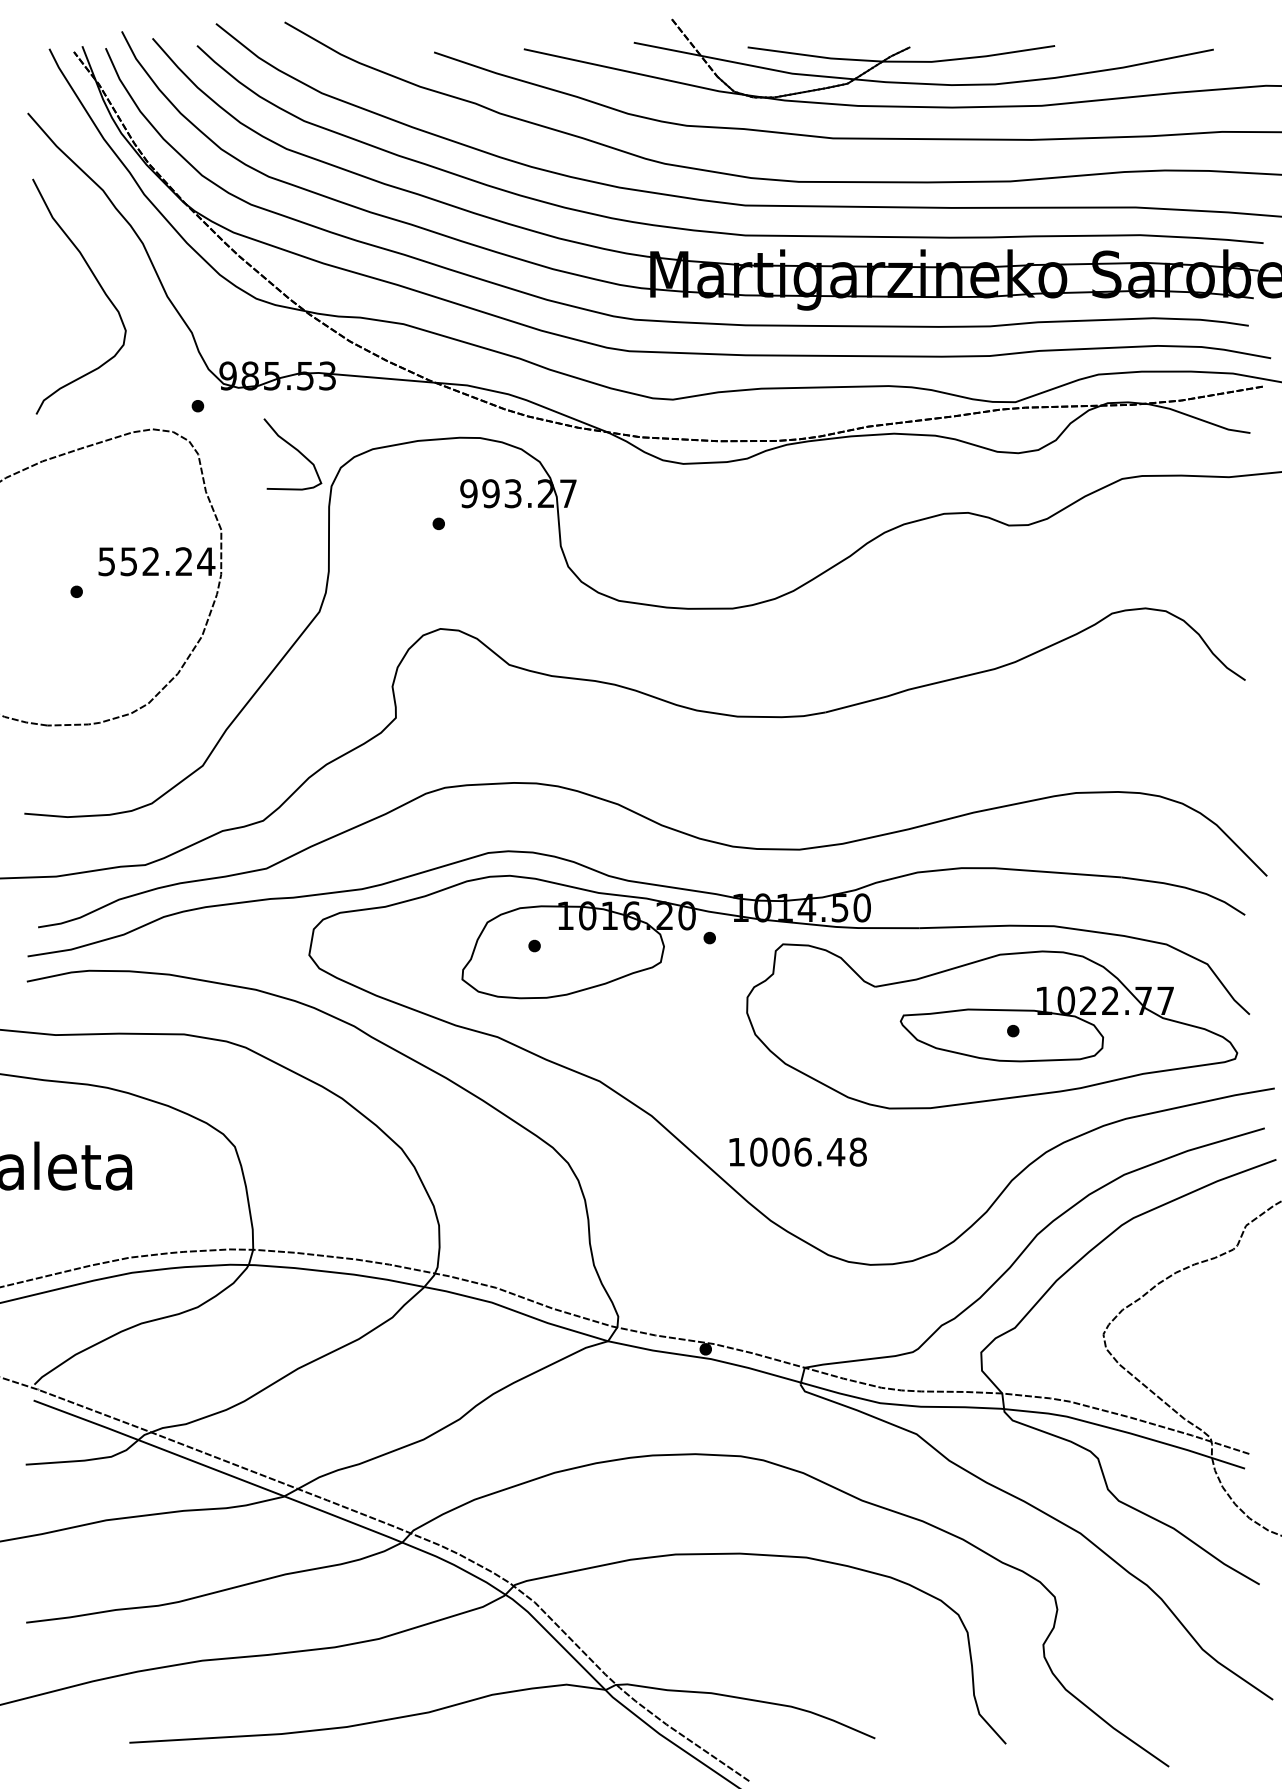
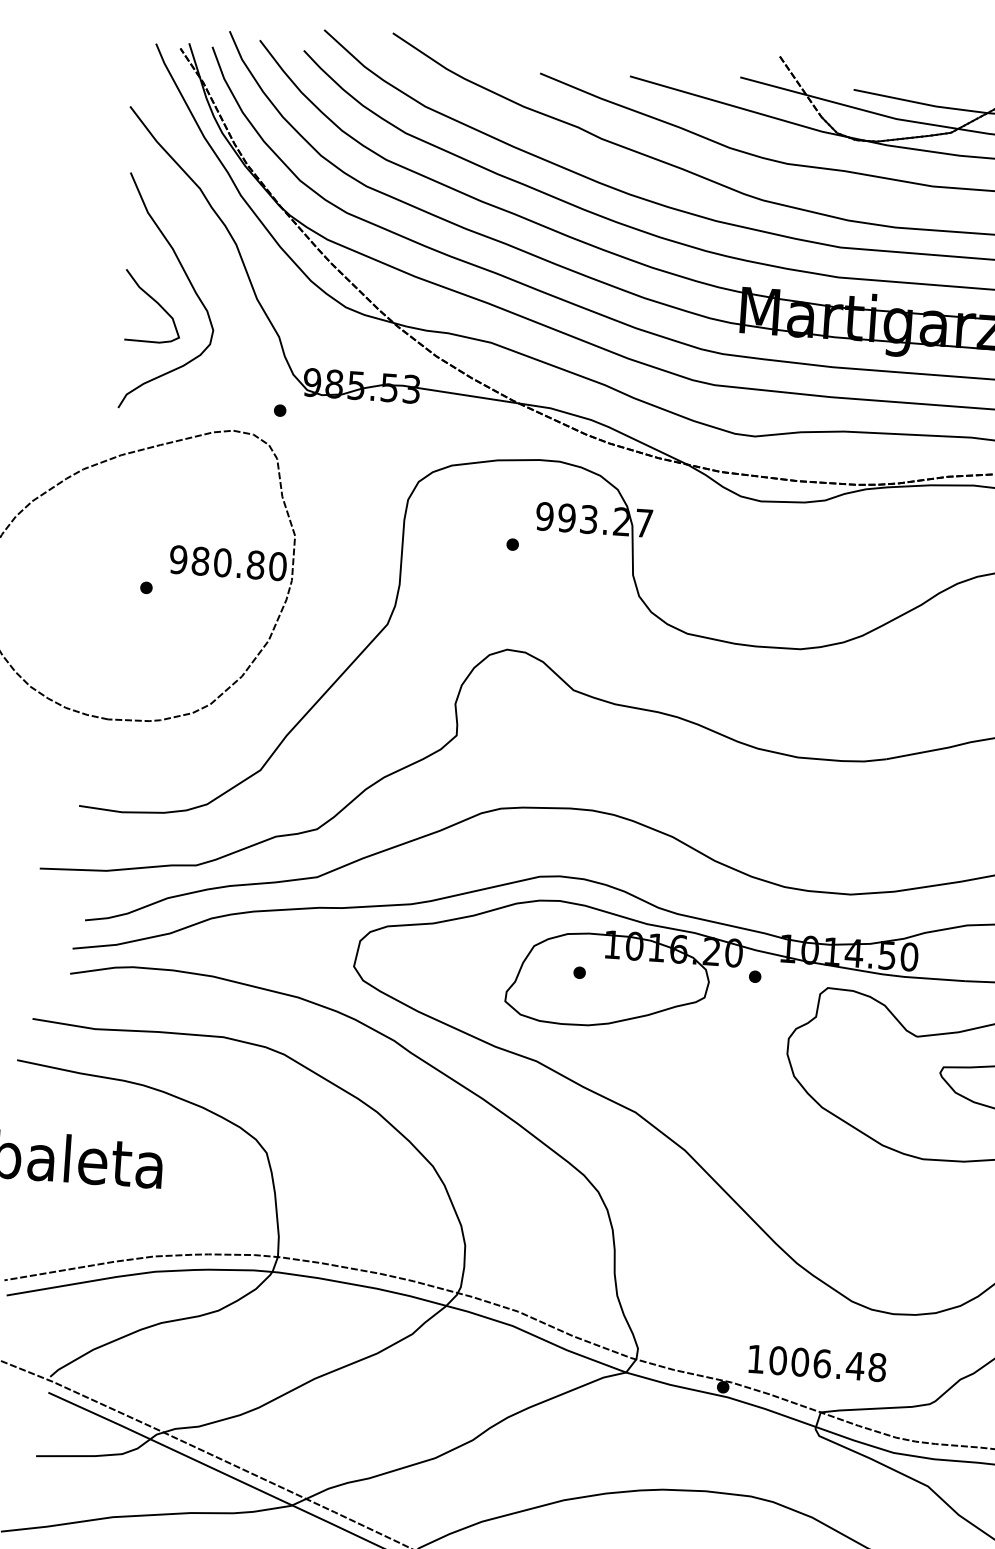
curve: (294, 449) -> (154, 302), moved
text: (156, 561) -> (228, 562), 552.24 -> 980.80
text: (797, 1151) -> (816, 1362), moved

